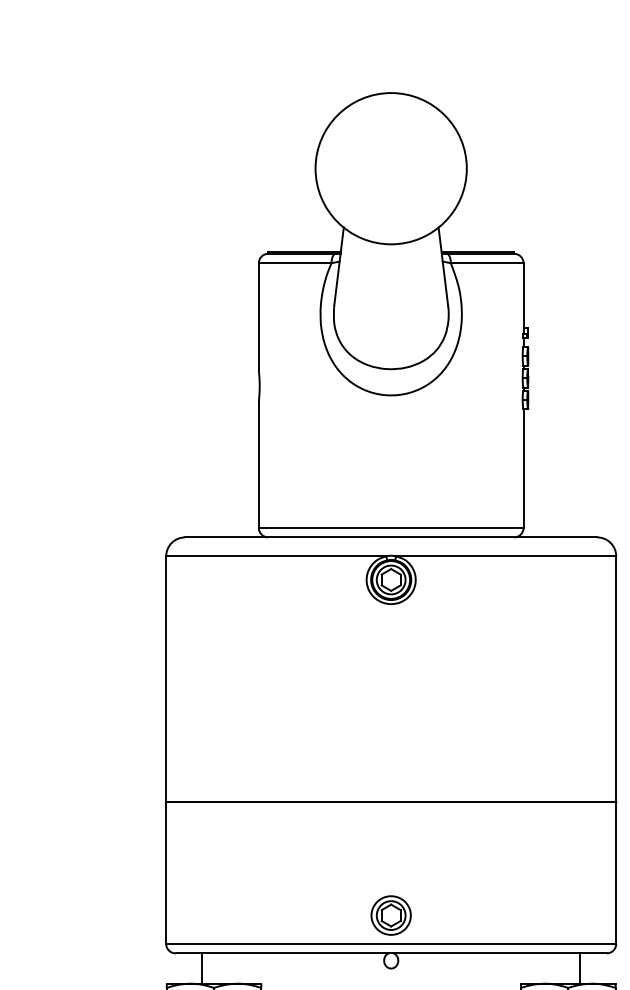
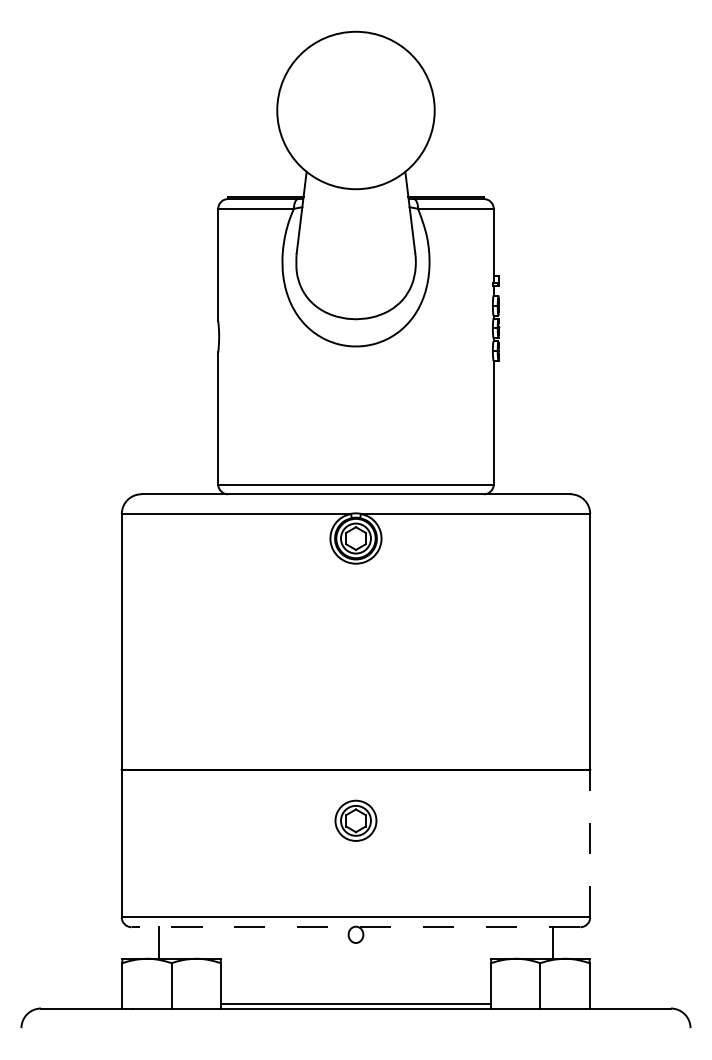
line: (616, 872) -> (590, 843), solid -> dashed
part: (390, 915) -> (355, 820), moved
line: (390, 953) -> (355, 927), solid -> dashed

